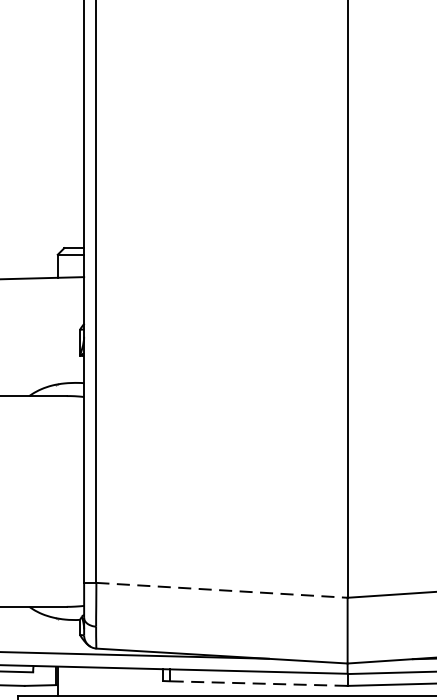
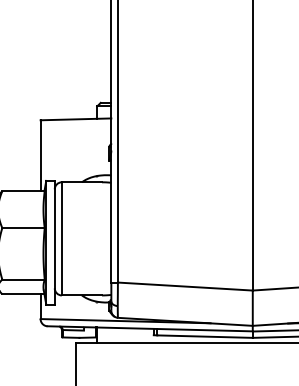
line: (222, 590) -> (185, 286), dashed -> solid
line: (259, 683) -> (205, 336), dashed -> solid

